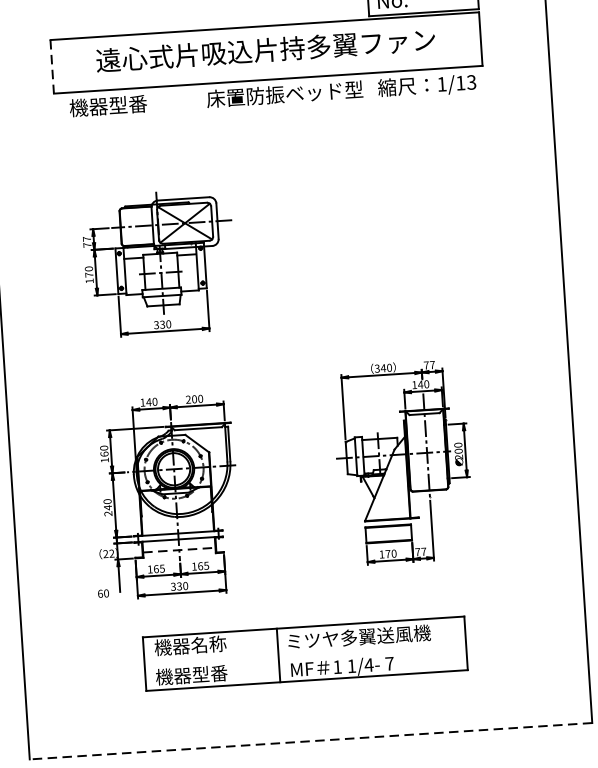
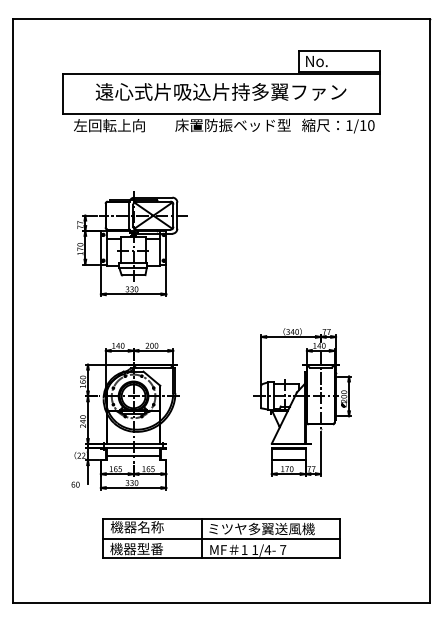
line: (51, 67) -> (62, 94), dashed -> solid
text: (471, 82) -> (371, 125), 1/13 -> 1/10
text: (117, 105) -> (109, 125), 機器型番 -> 左回転上向
line: (179, 550) -> (133, 456), dashed -> solid
line: (305, 653) -> (221, 538), added
line: (311, 741) -> (221, 603), dashed -> solid

